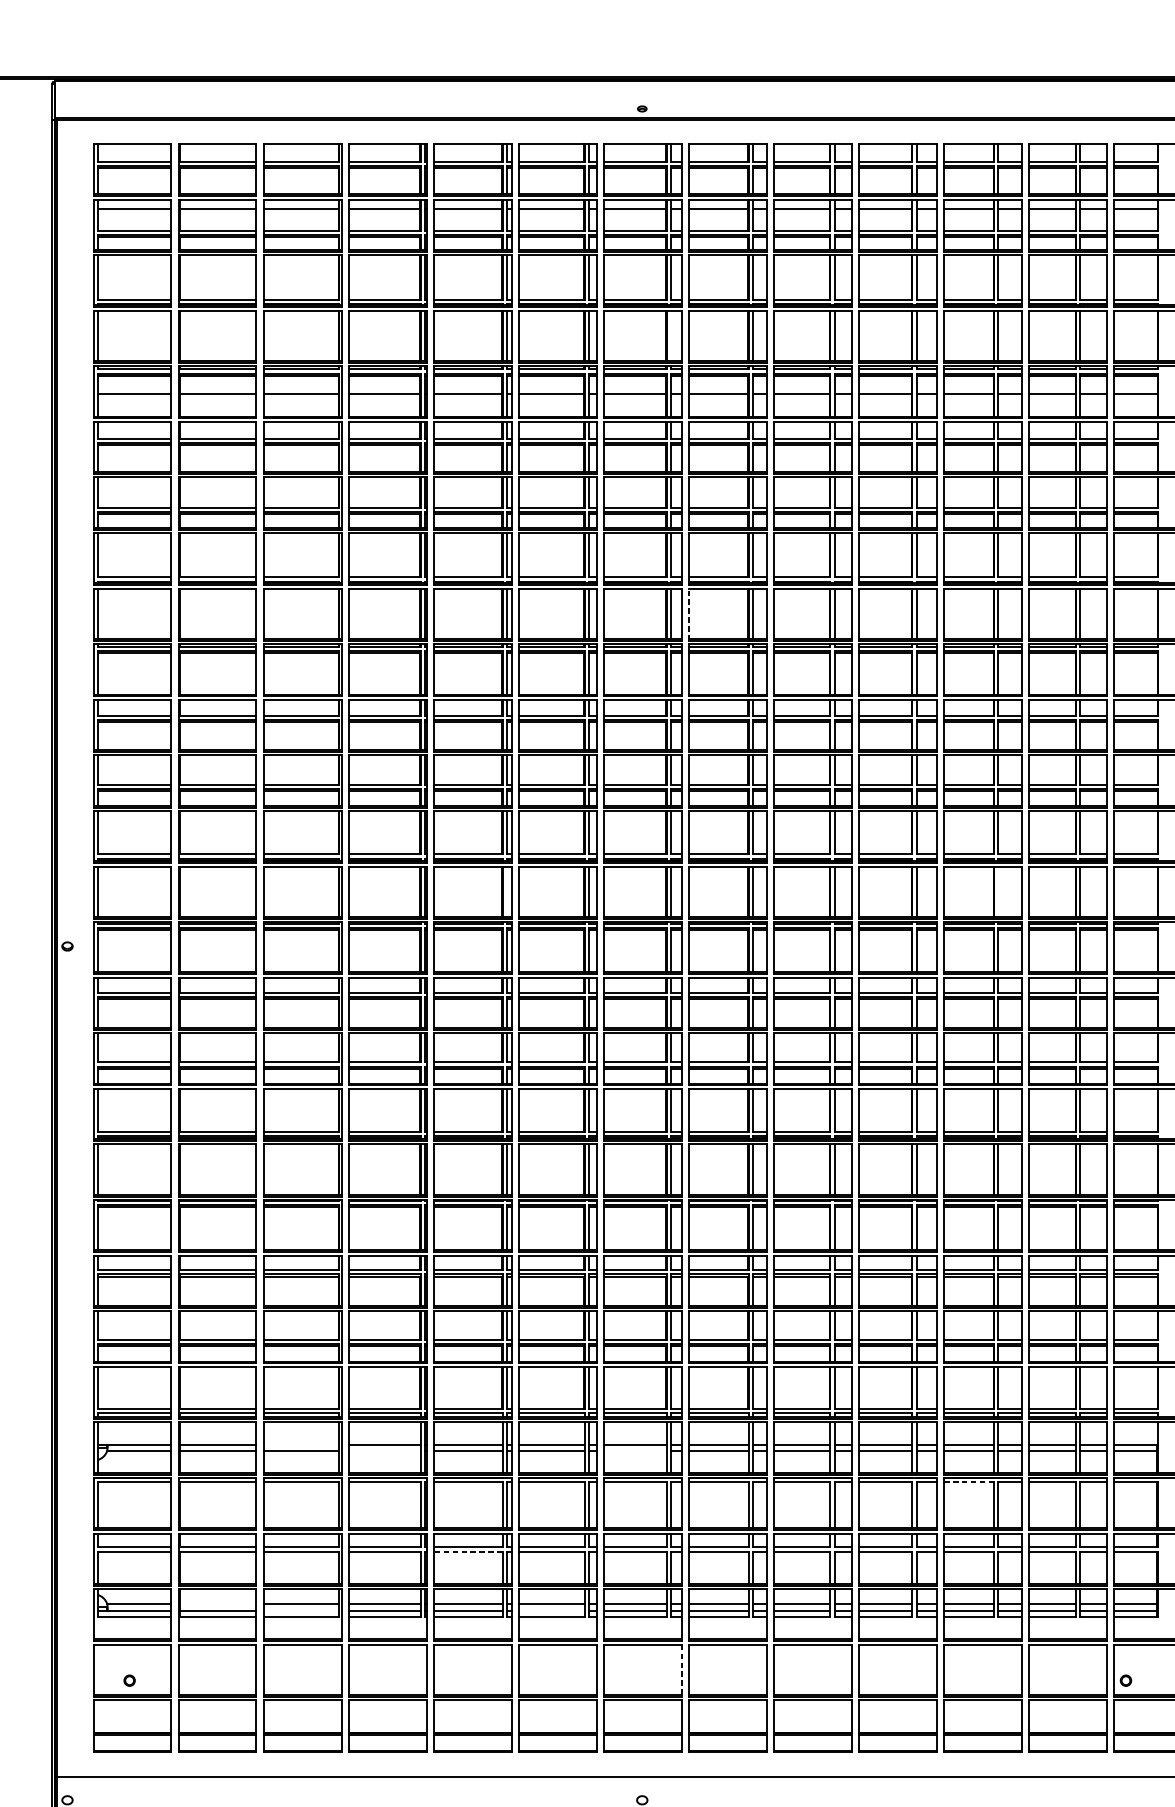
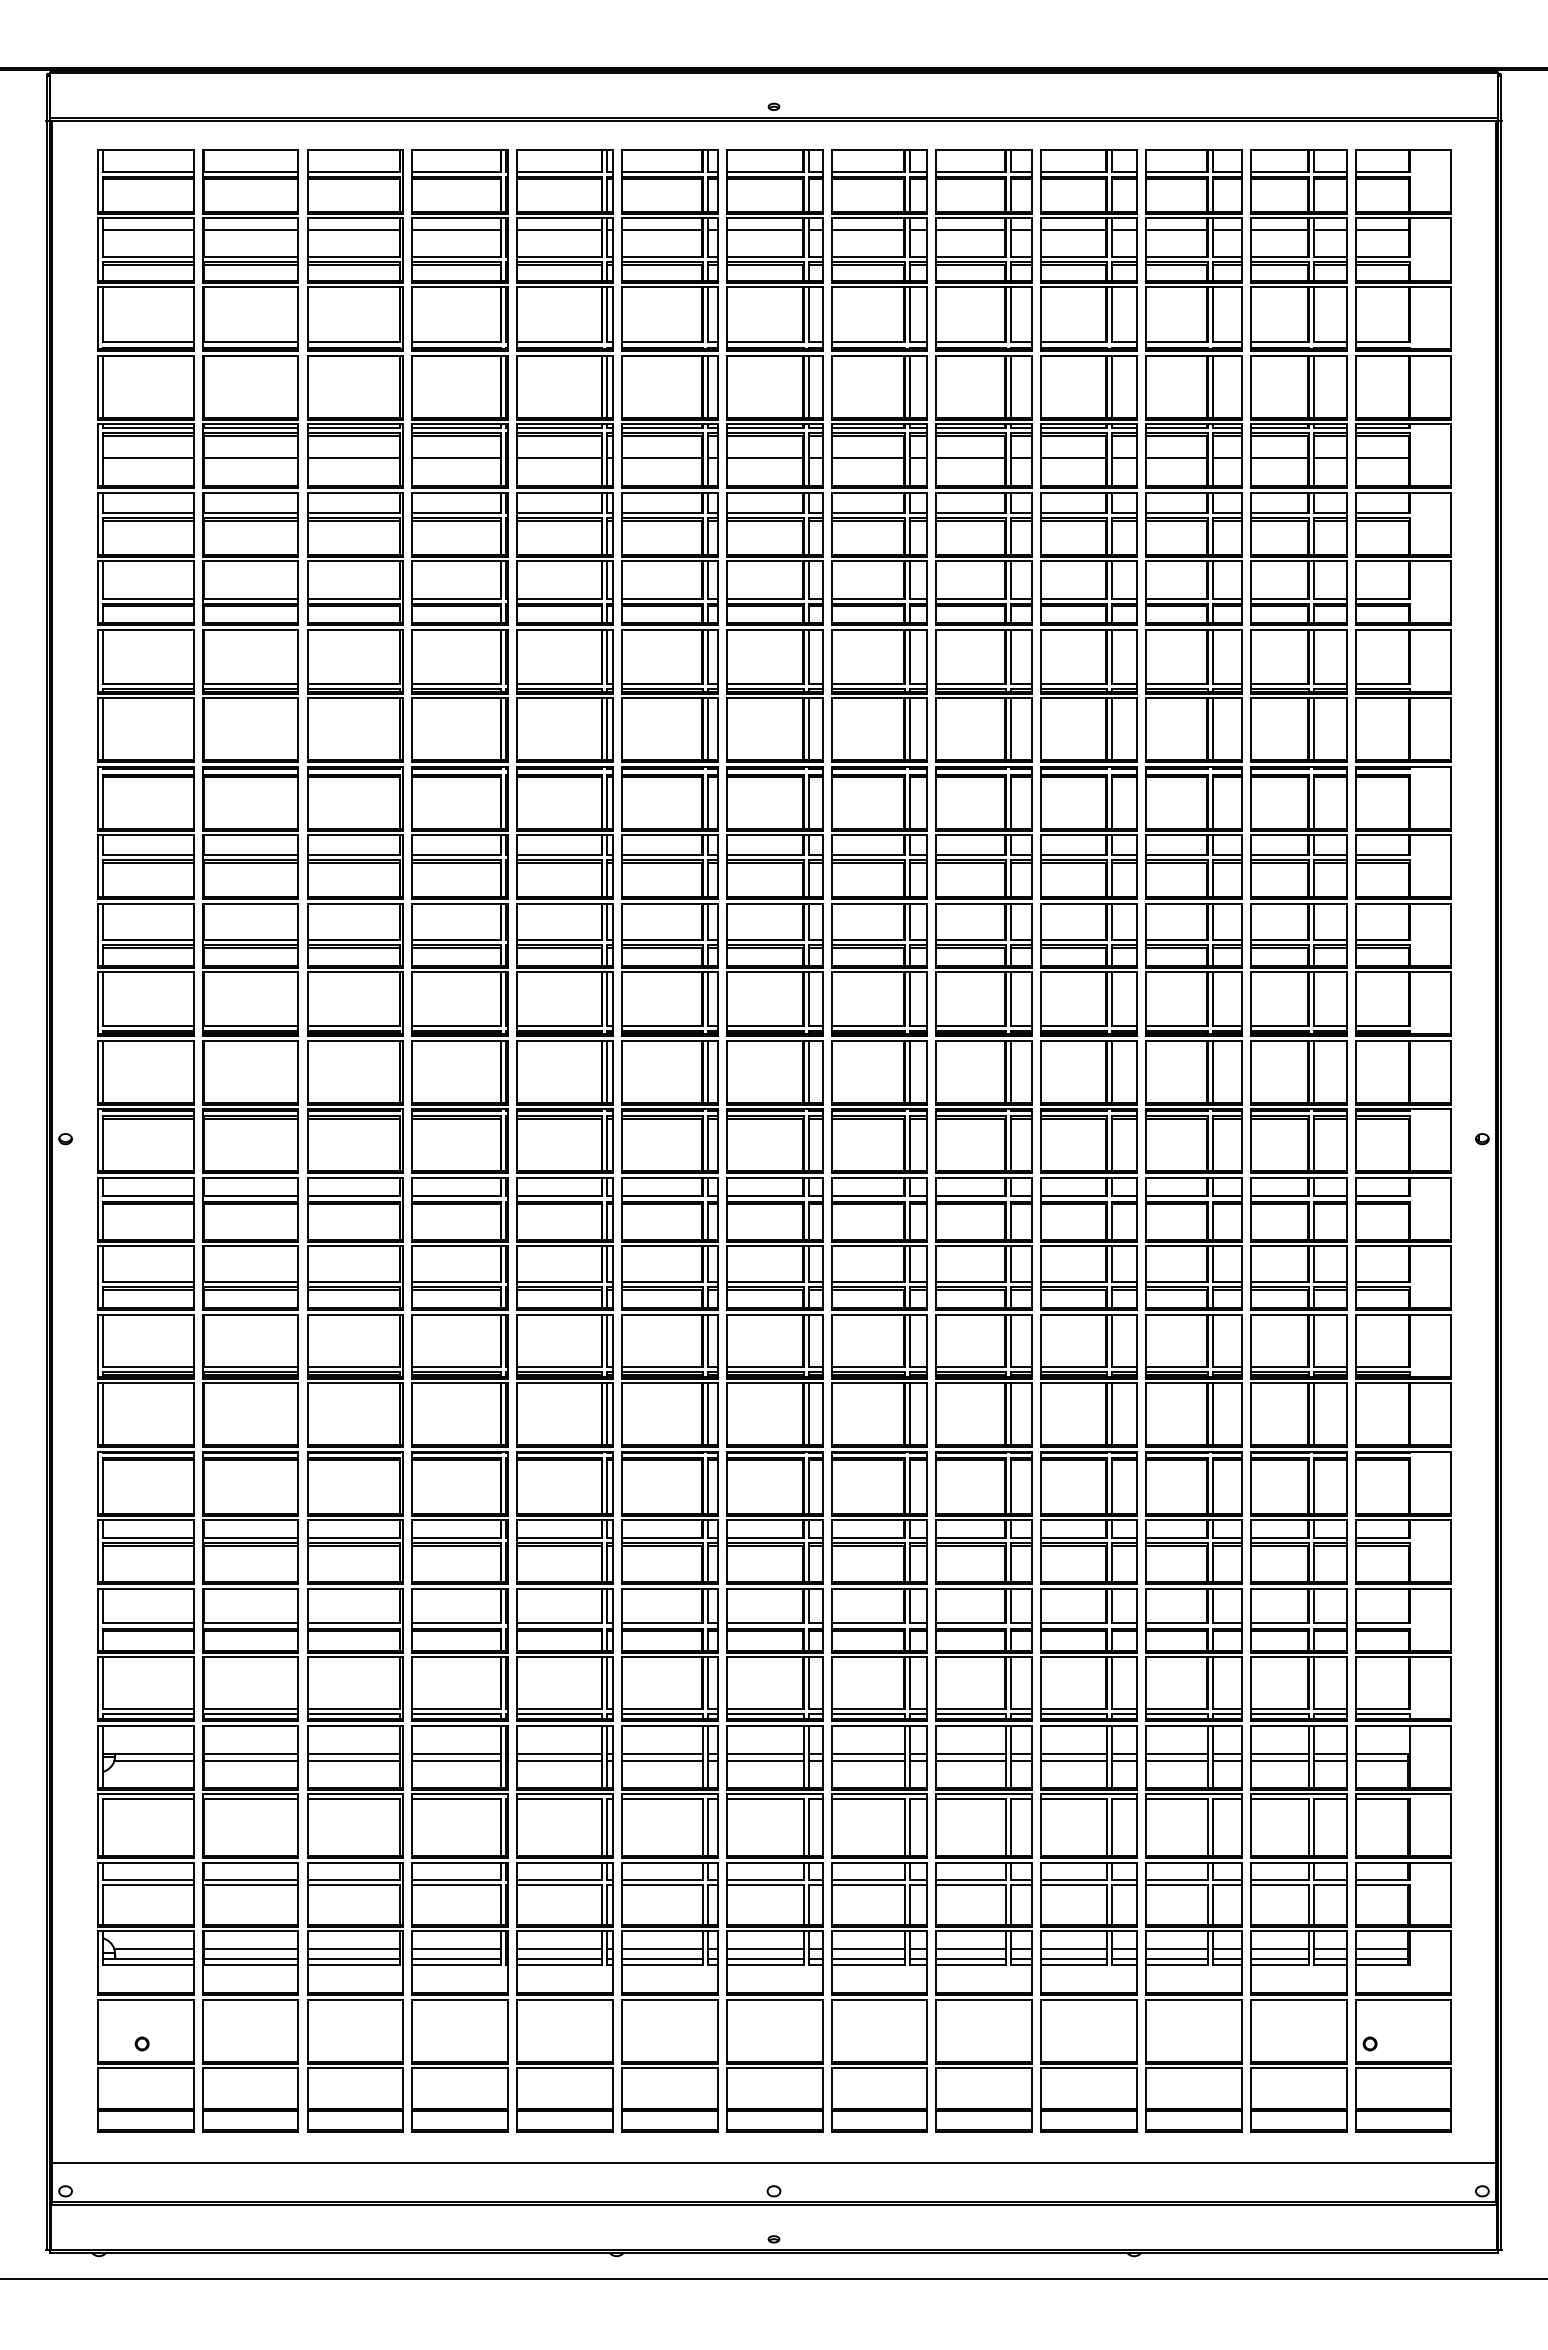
line: (671, 335) -> (809, 386), added
line: (688, 614) -> (831, 729), dashed -> solid
line: (507, 891) -> (607, 1071), added
line: (998, 891) -> (1212, 1071), added
line: (301, 1445) -> (353, 1754), added
line: (384, 1450) -> (456, 1760), added
line: (635, 1450) -> (765, 1760), added
line: (968, 1482) -> (1176, 1799), dashed -> solid
line: (468, 1551) -> (559, 1884), dashed -> solid
line: (217, 1604) -> (250, 1949), added
line: (301, 1611) -> (353, 1958), added
line: (551, 1611) -> (662, 1958), added
line: (681, 1671) -> (822, 2032), dashed -> solid

